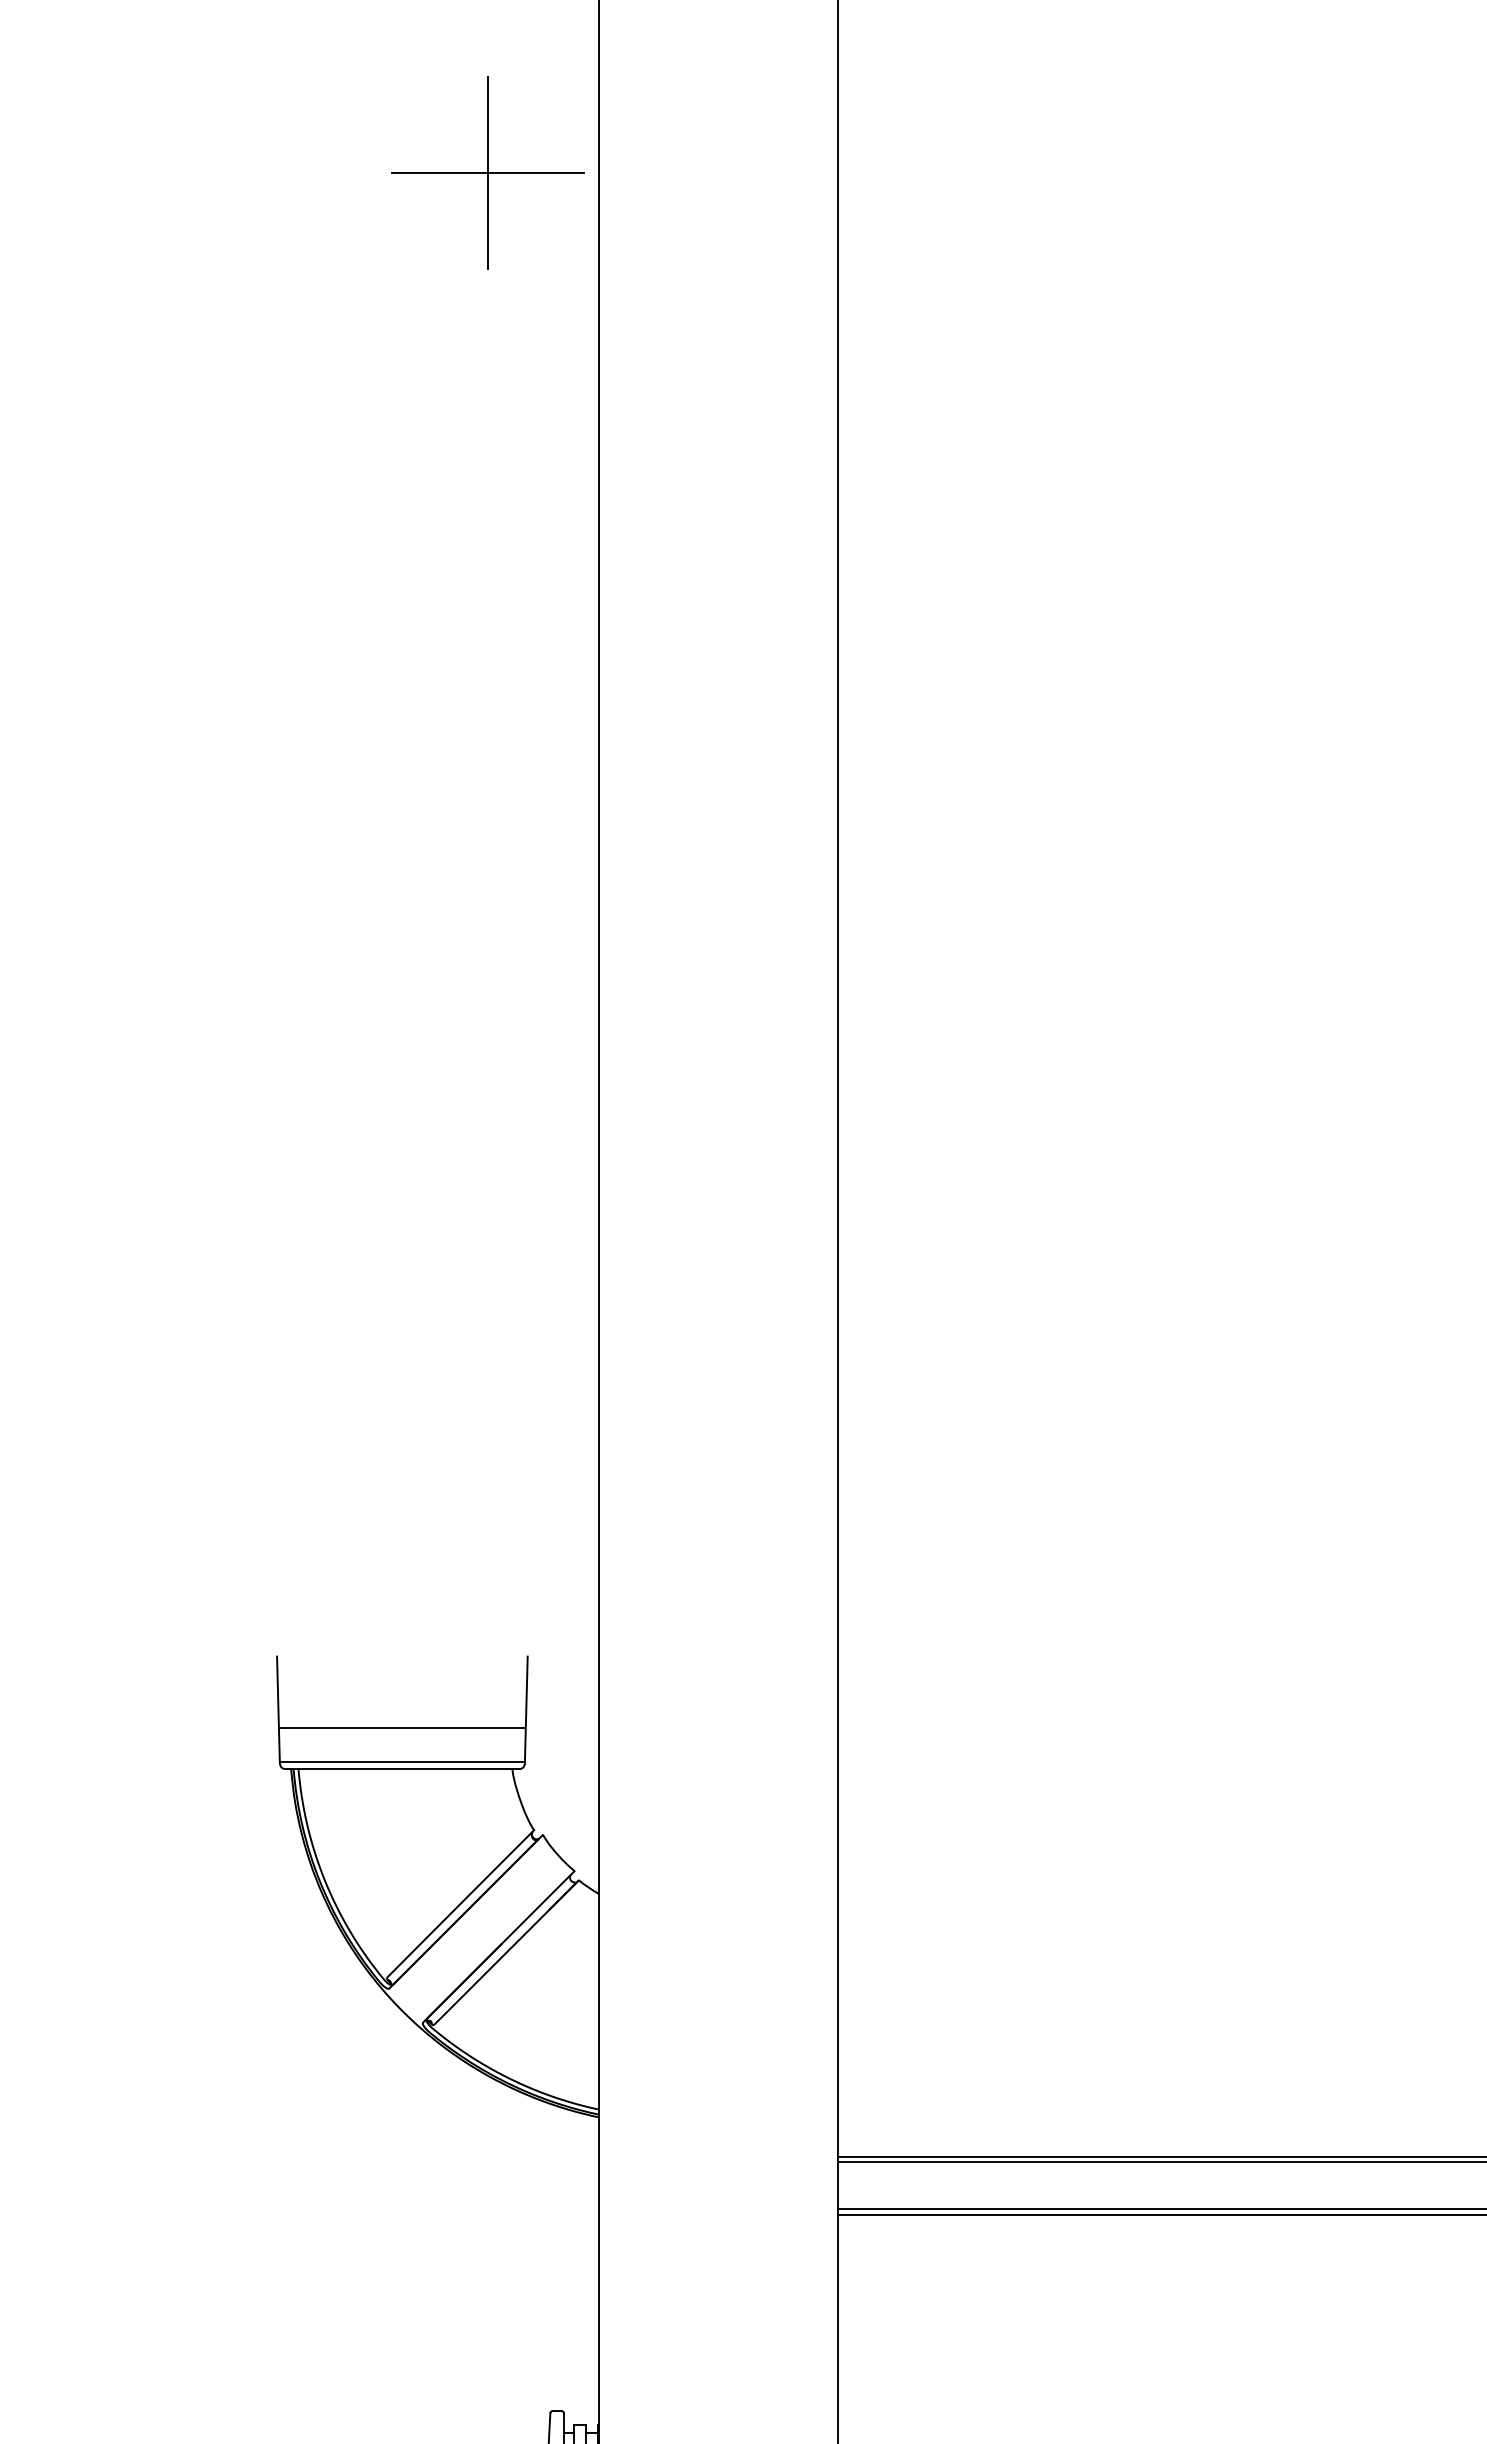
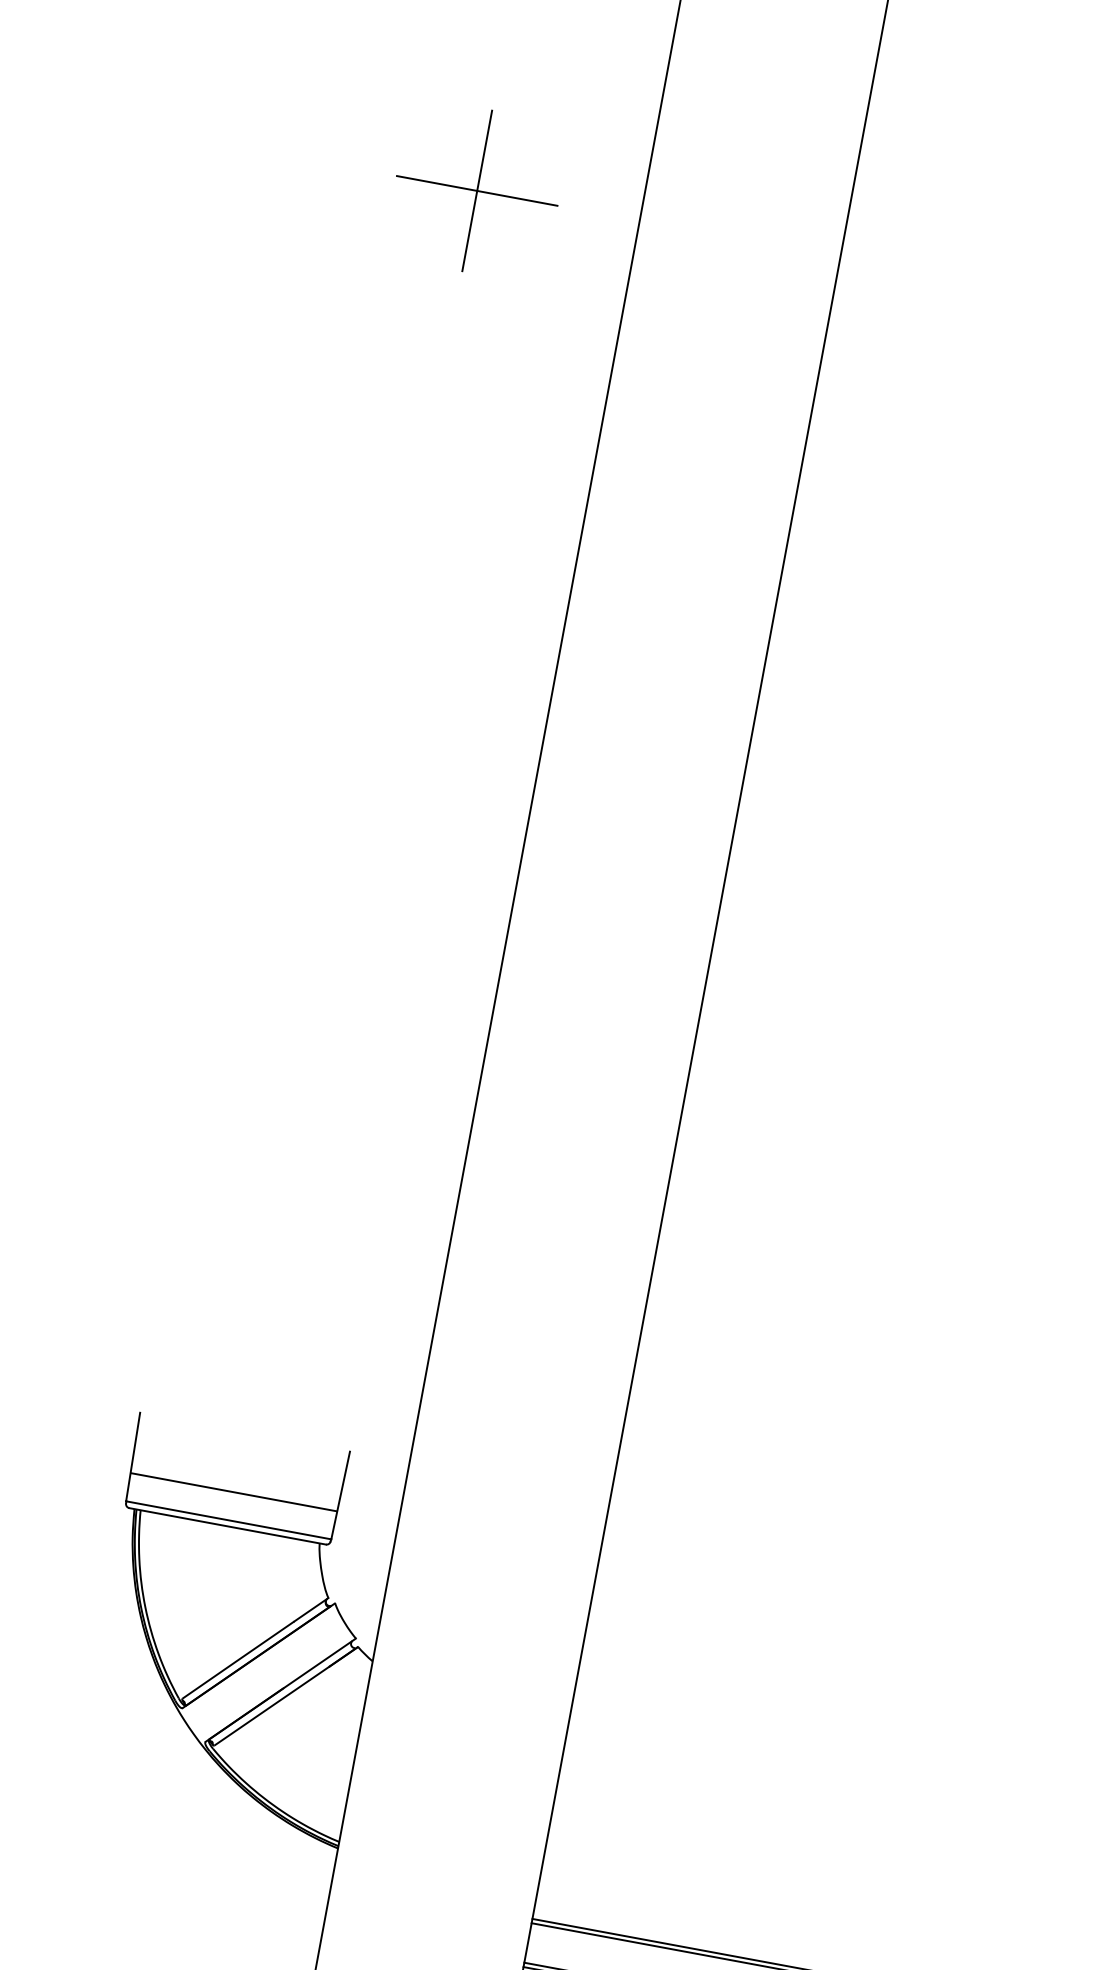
part: (487, 172) -> (477, 190), moved

